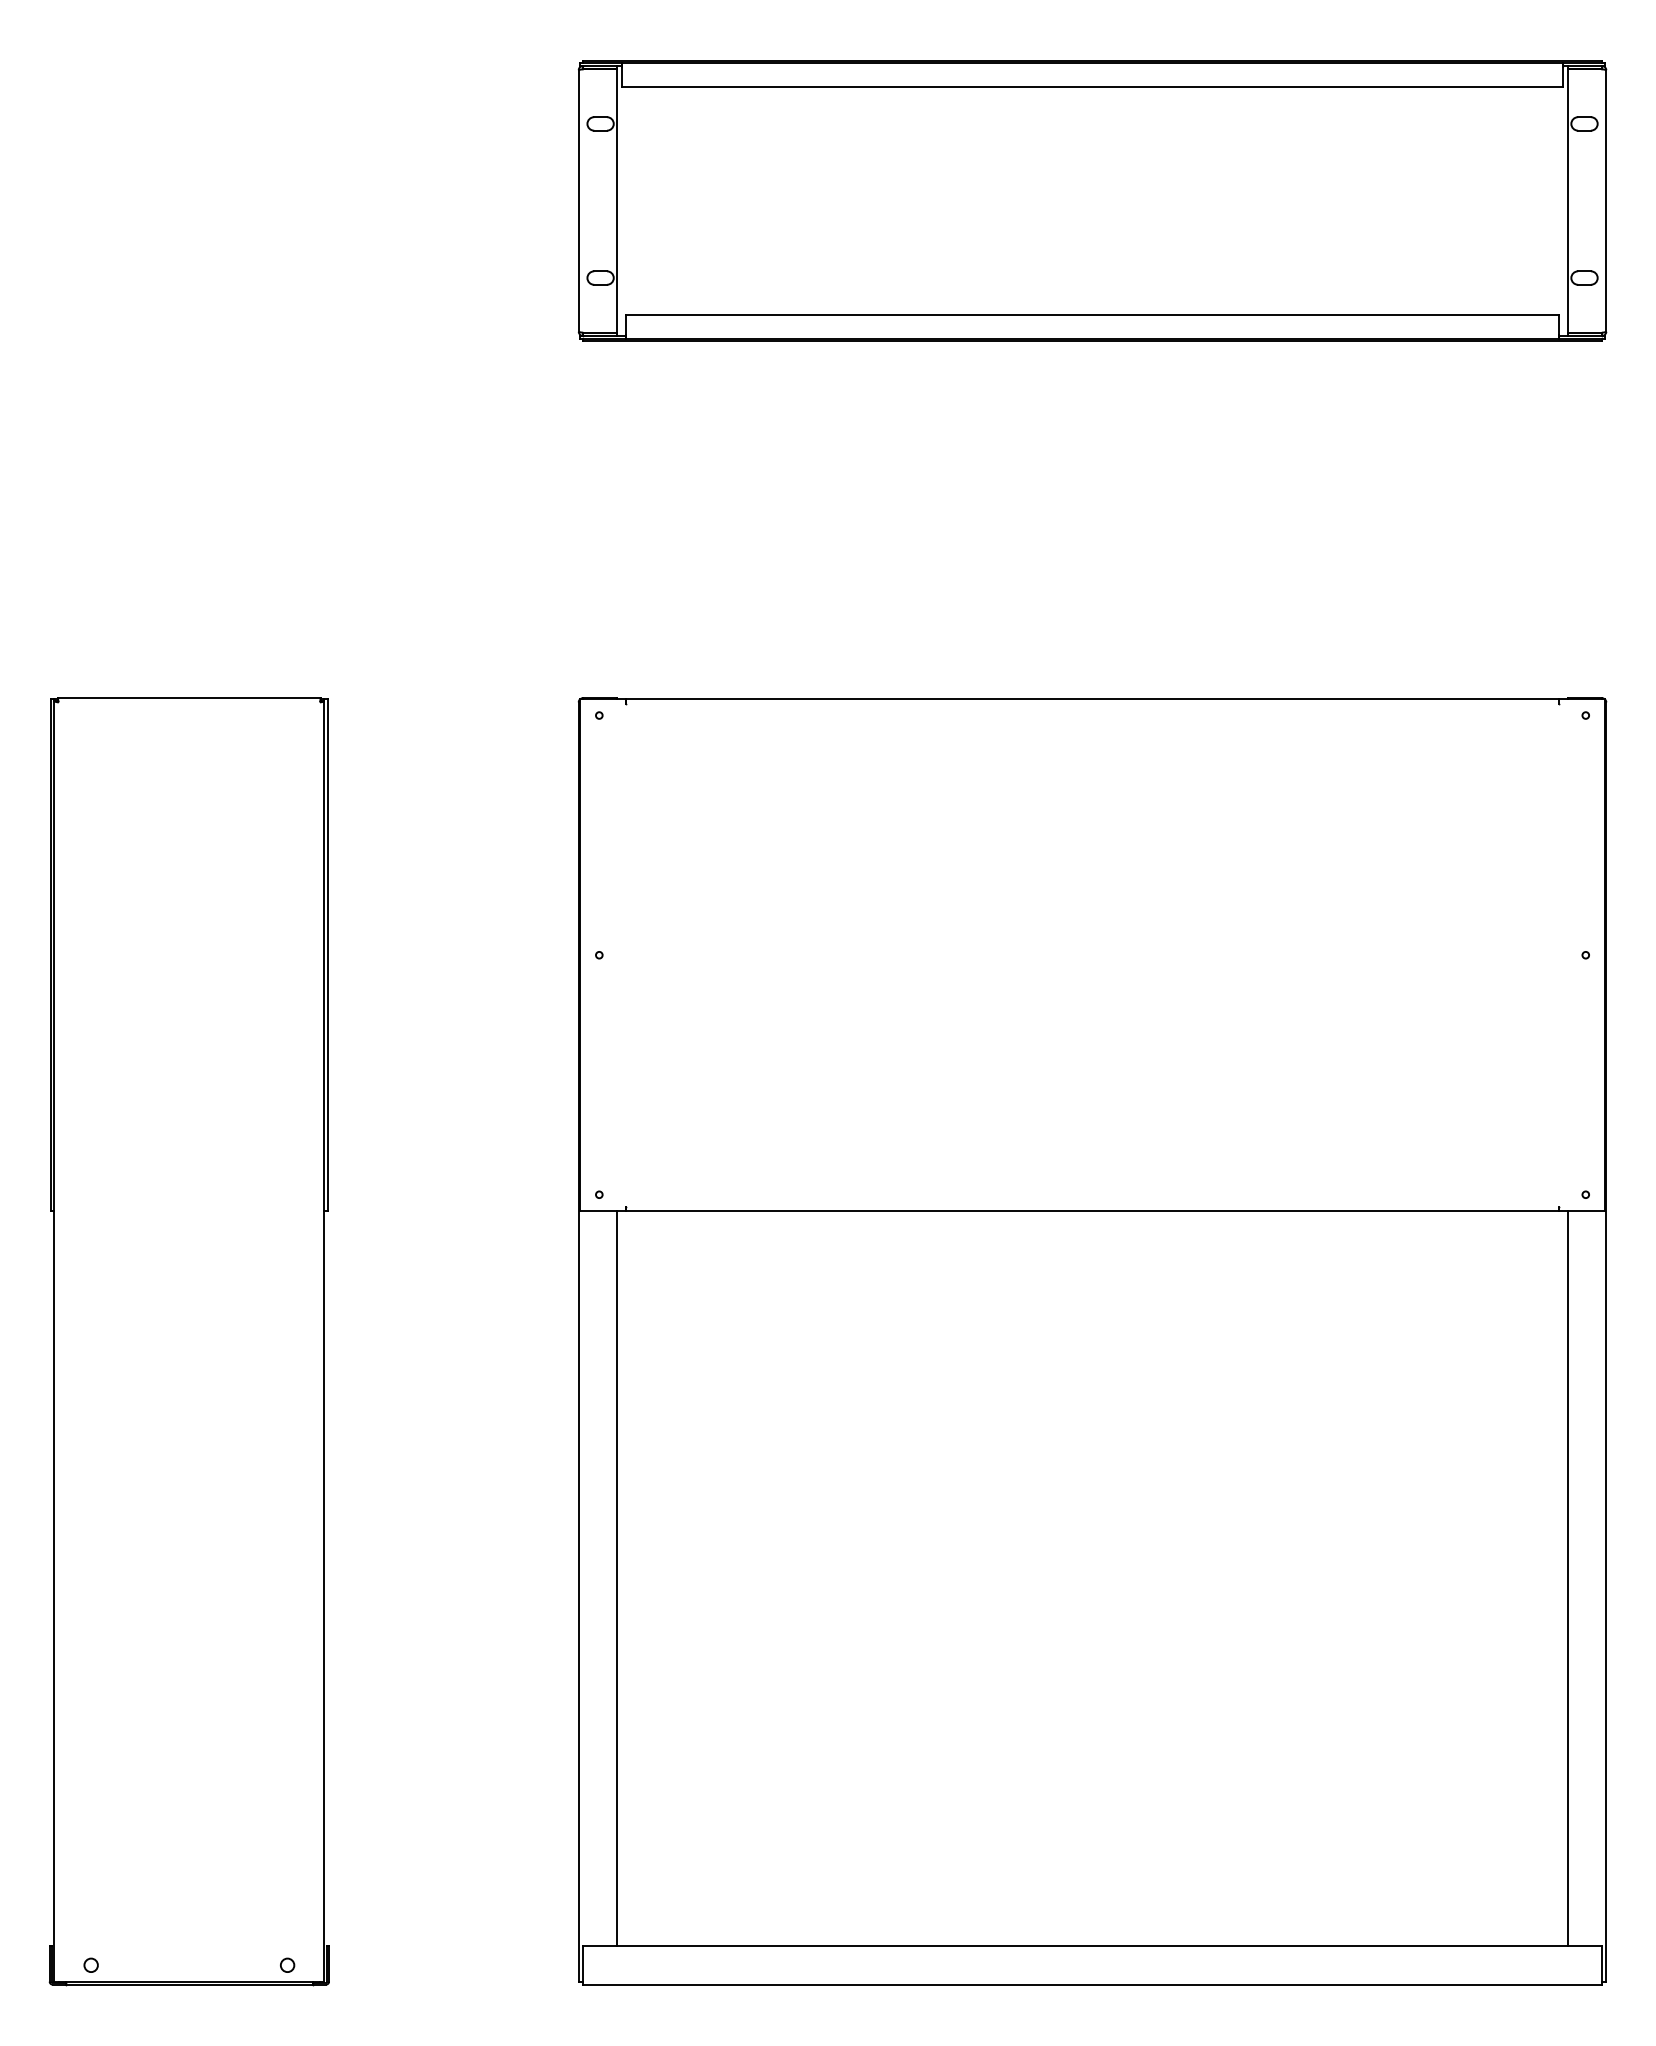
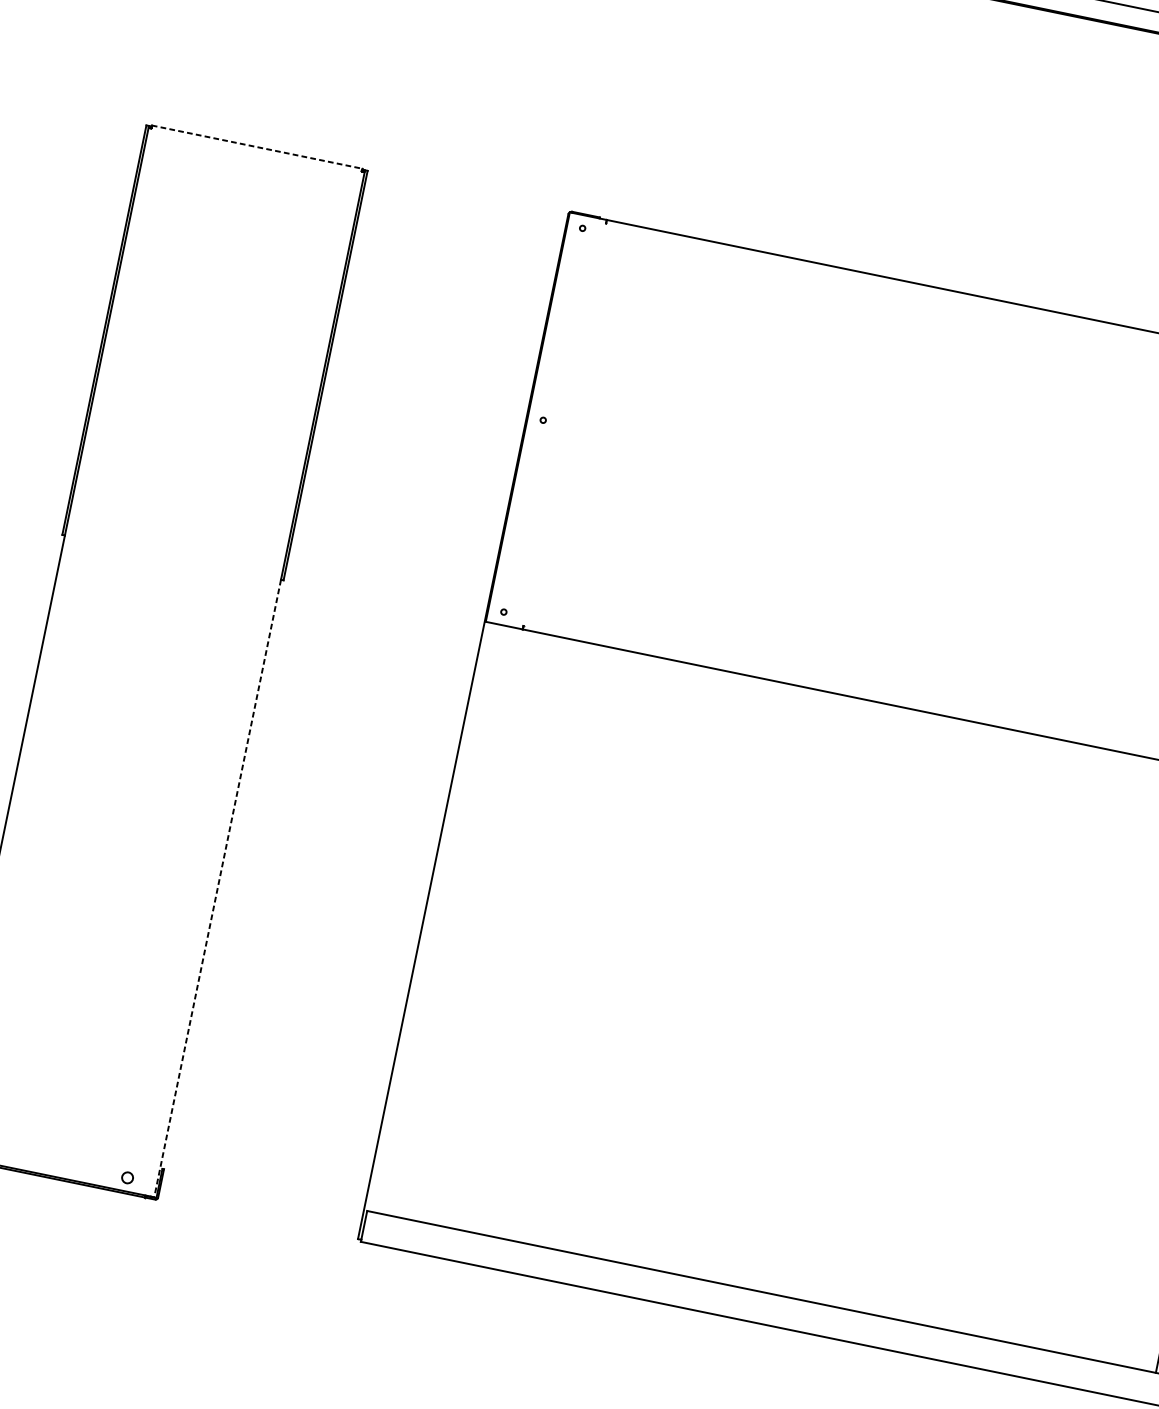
line: (189, 698) -> (257, 147), solid -> dashed
line: (617, 1578) -> (455, 922), removed
line: (324, 1596) -> (217, 888), solid -> dashed

